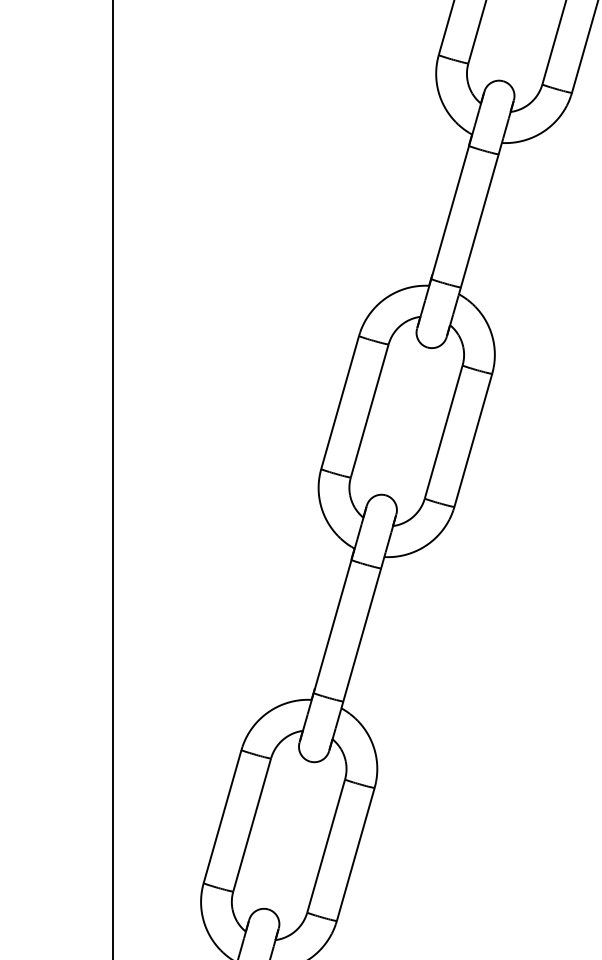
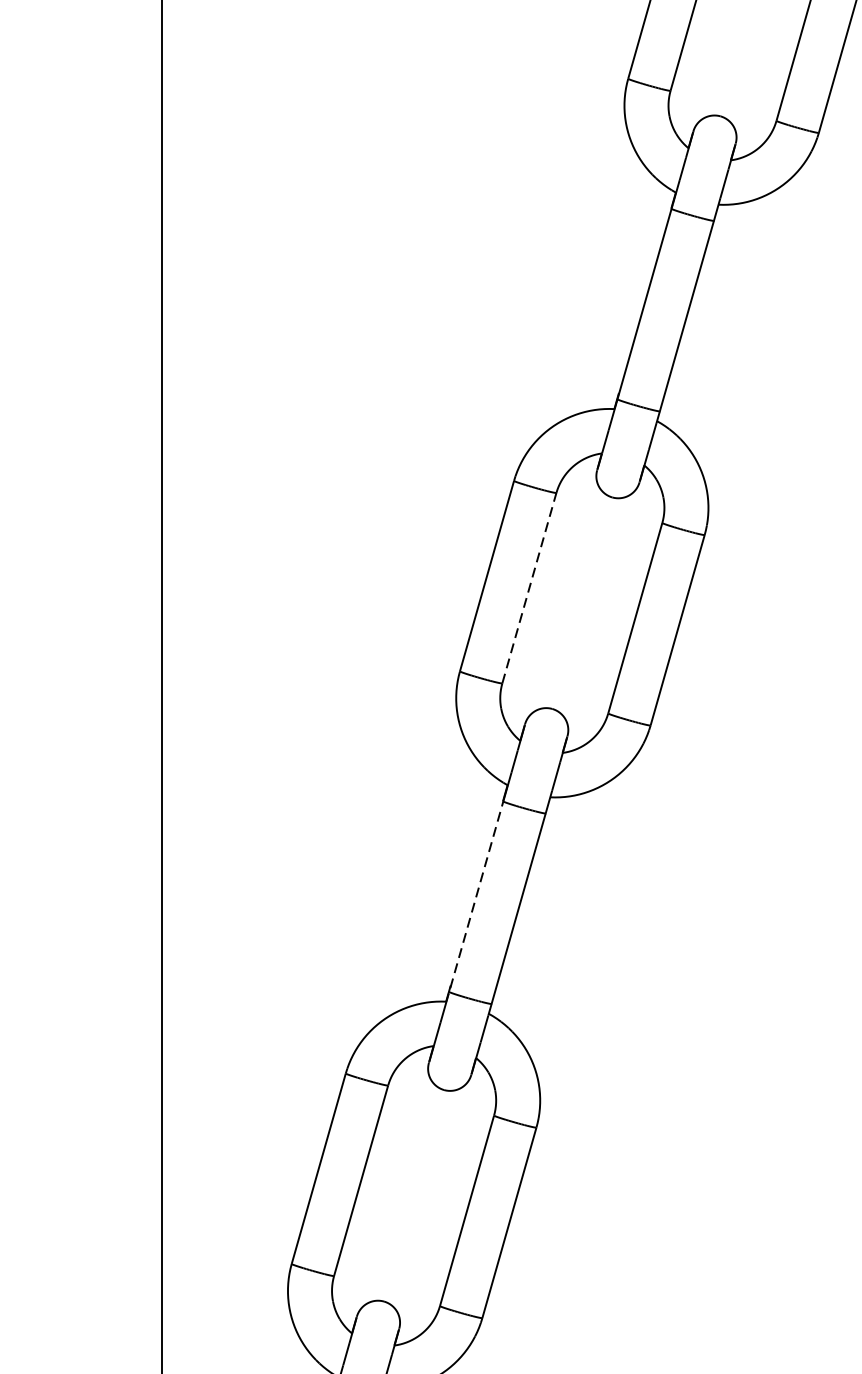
line: (369, 410) -> (529, 587), solid -> dashed
line: (332, 626) -> (476, 896), solid -> dashed

